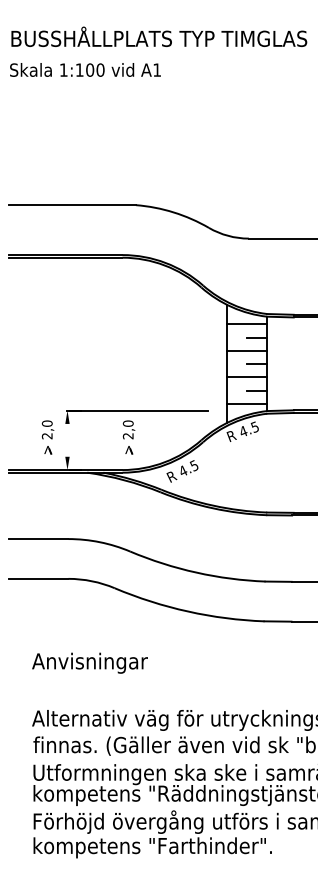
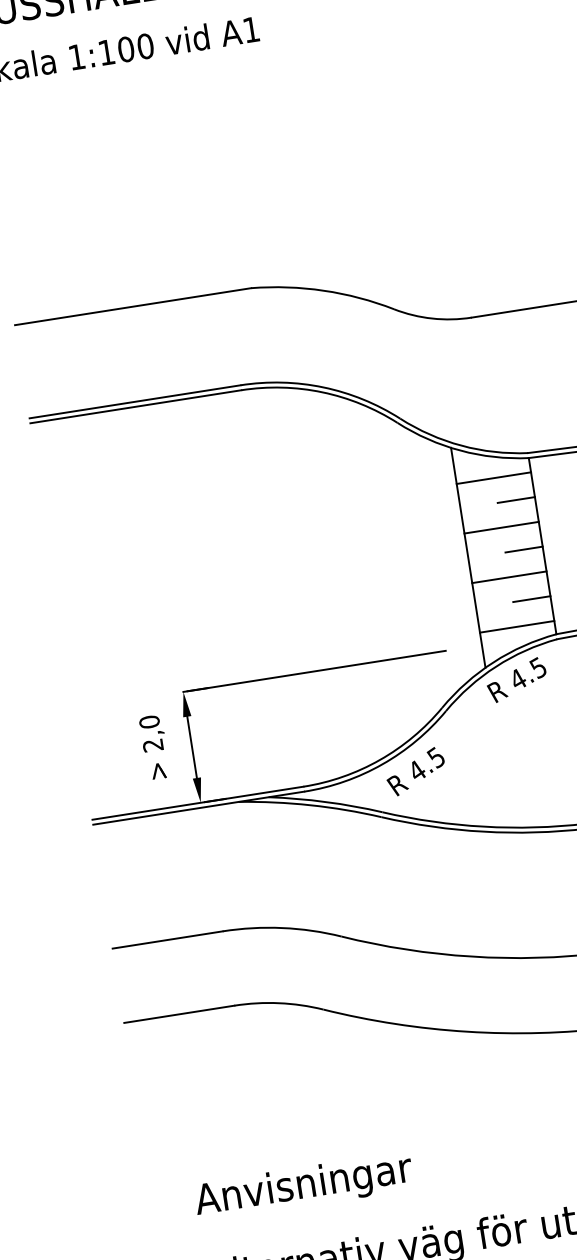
part: (128, 437) -> (305, 724), removed
line: (67, 439) -> (191, 745), added
text: (89, 662) -> (302, 1185), moved

